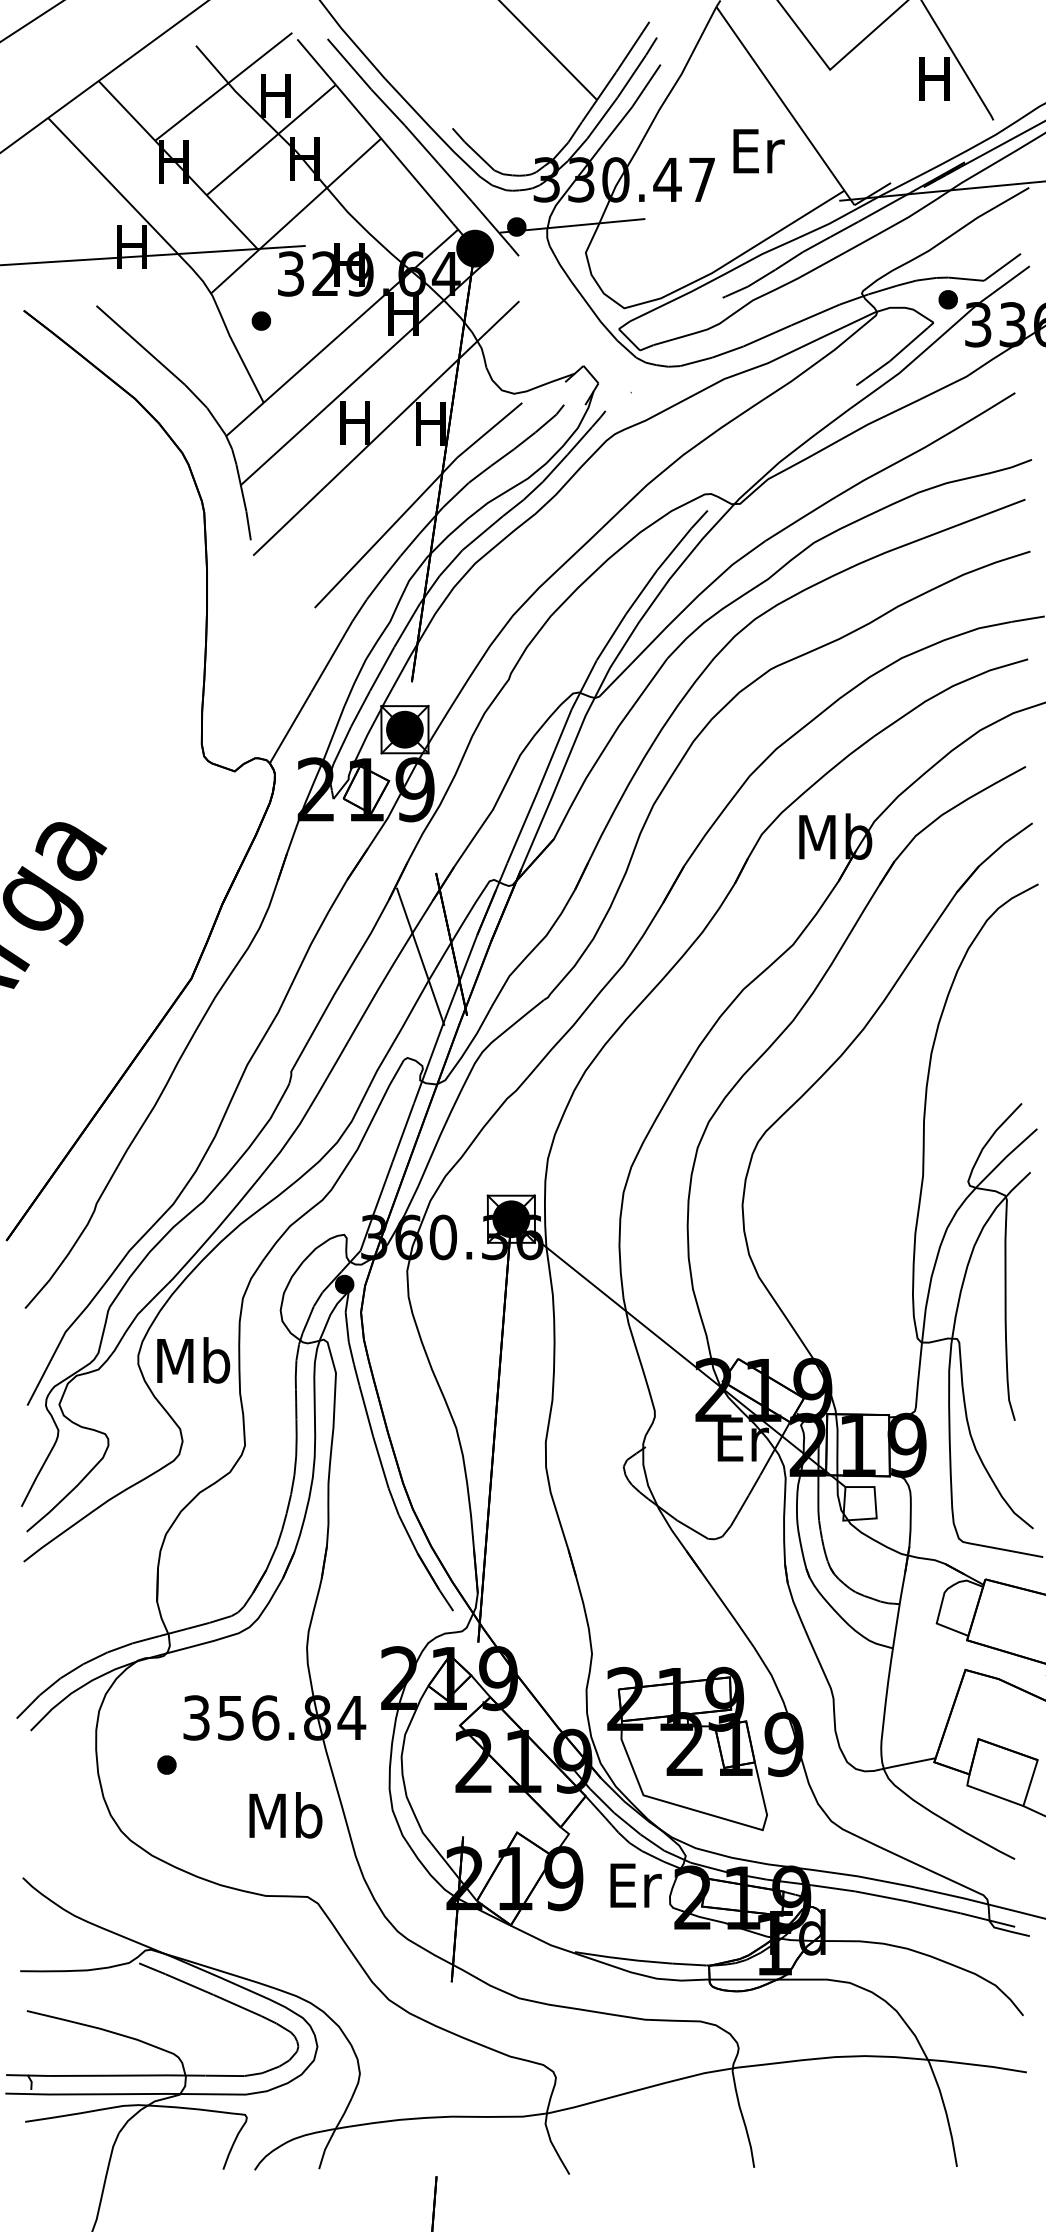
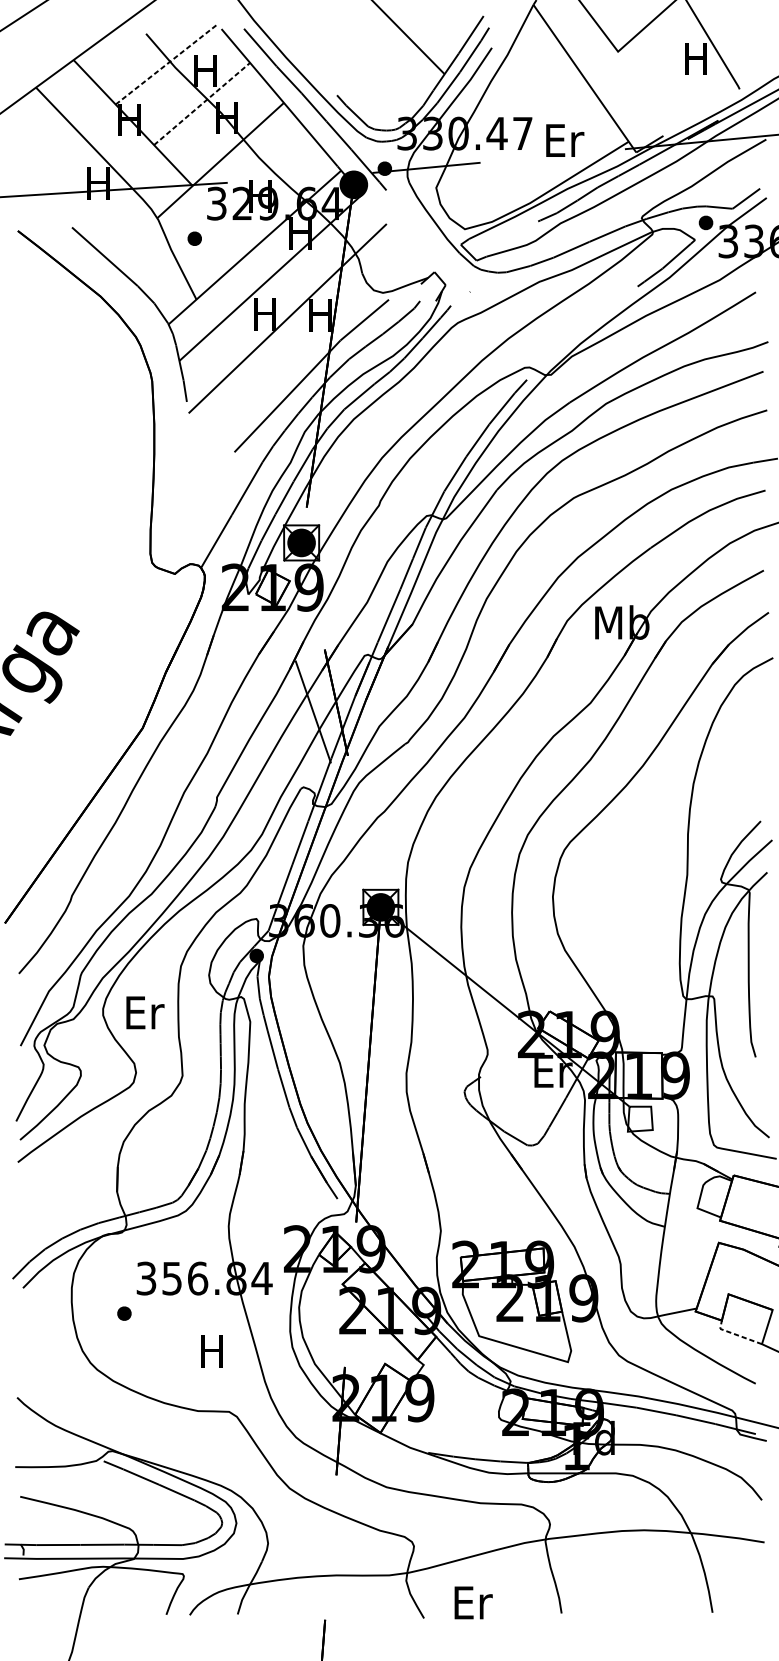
line: (223, 86) -> (166, 64), solid -> dashed
line: (271, 140) -> (202, 104), solid -> dashed
text: (758, 151) -> (564, 140), moved
text: (193, 1360) -> (144, 1012), Mb -> Er
line: (988, 1793) -> (736, 1334), solid -> dashed
text: (285, 1815) -> (212, 1351), Mb -> H
text: (635, 1885) -> (473, 1602), moved

